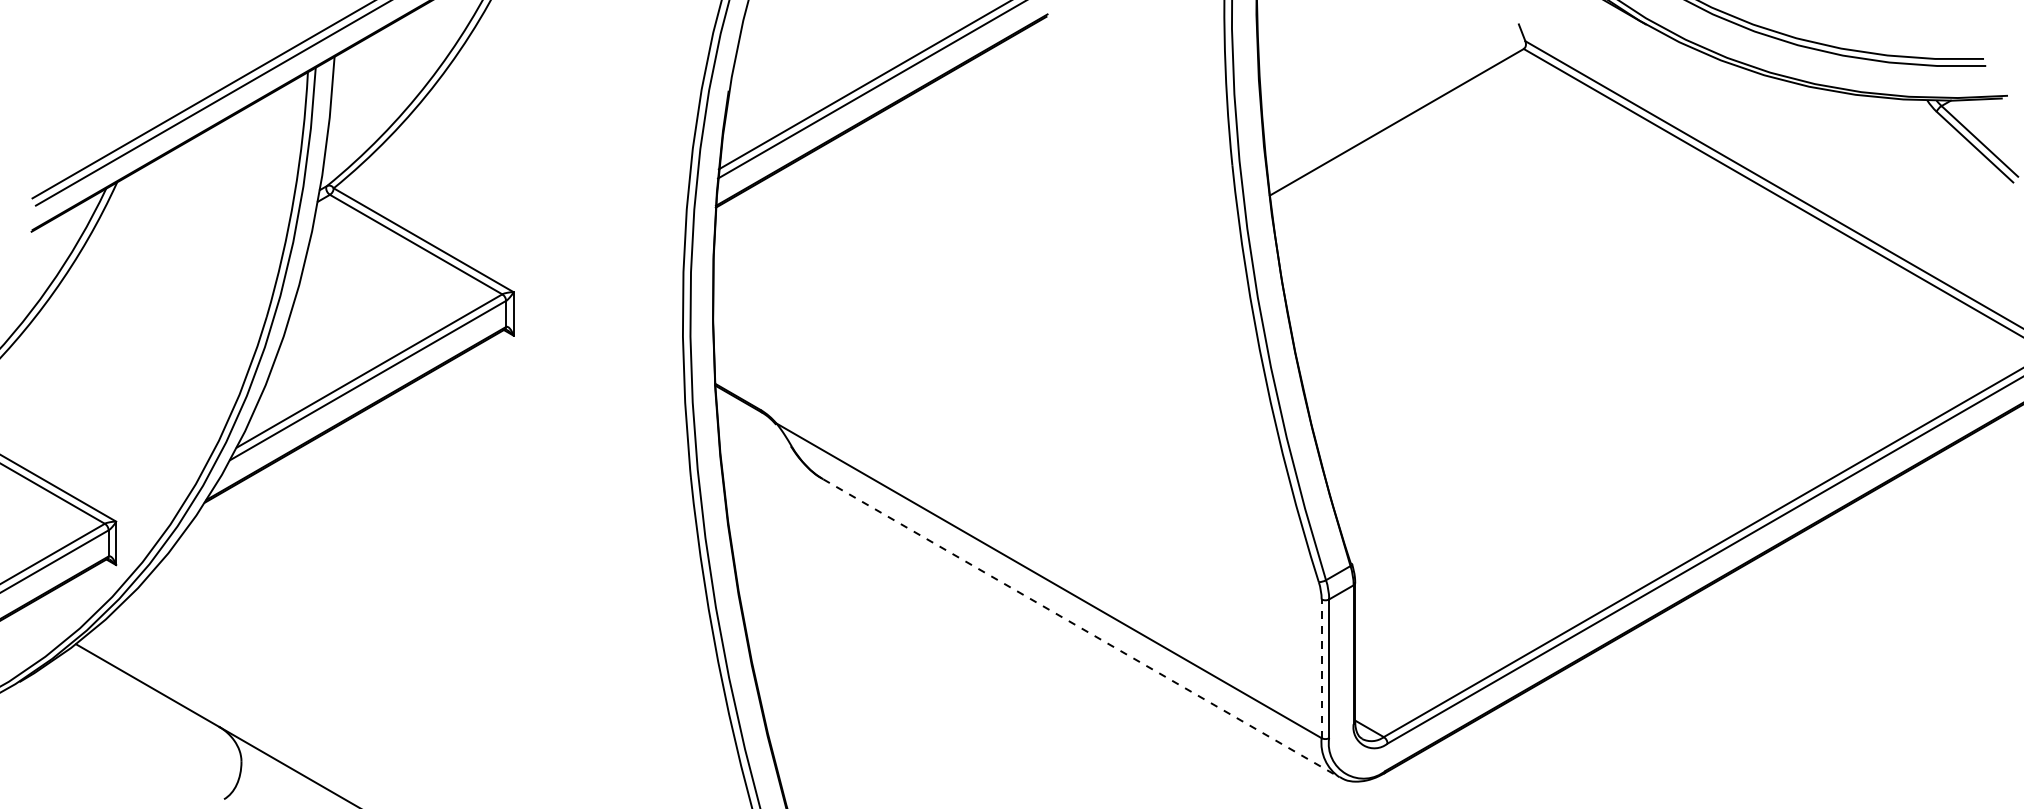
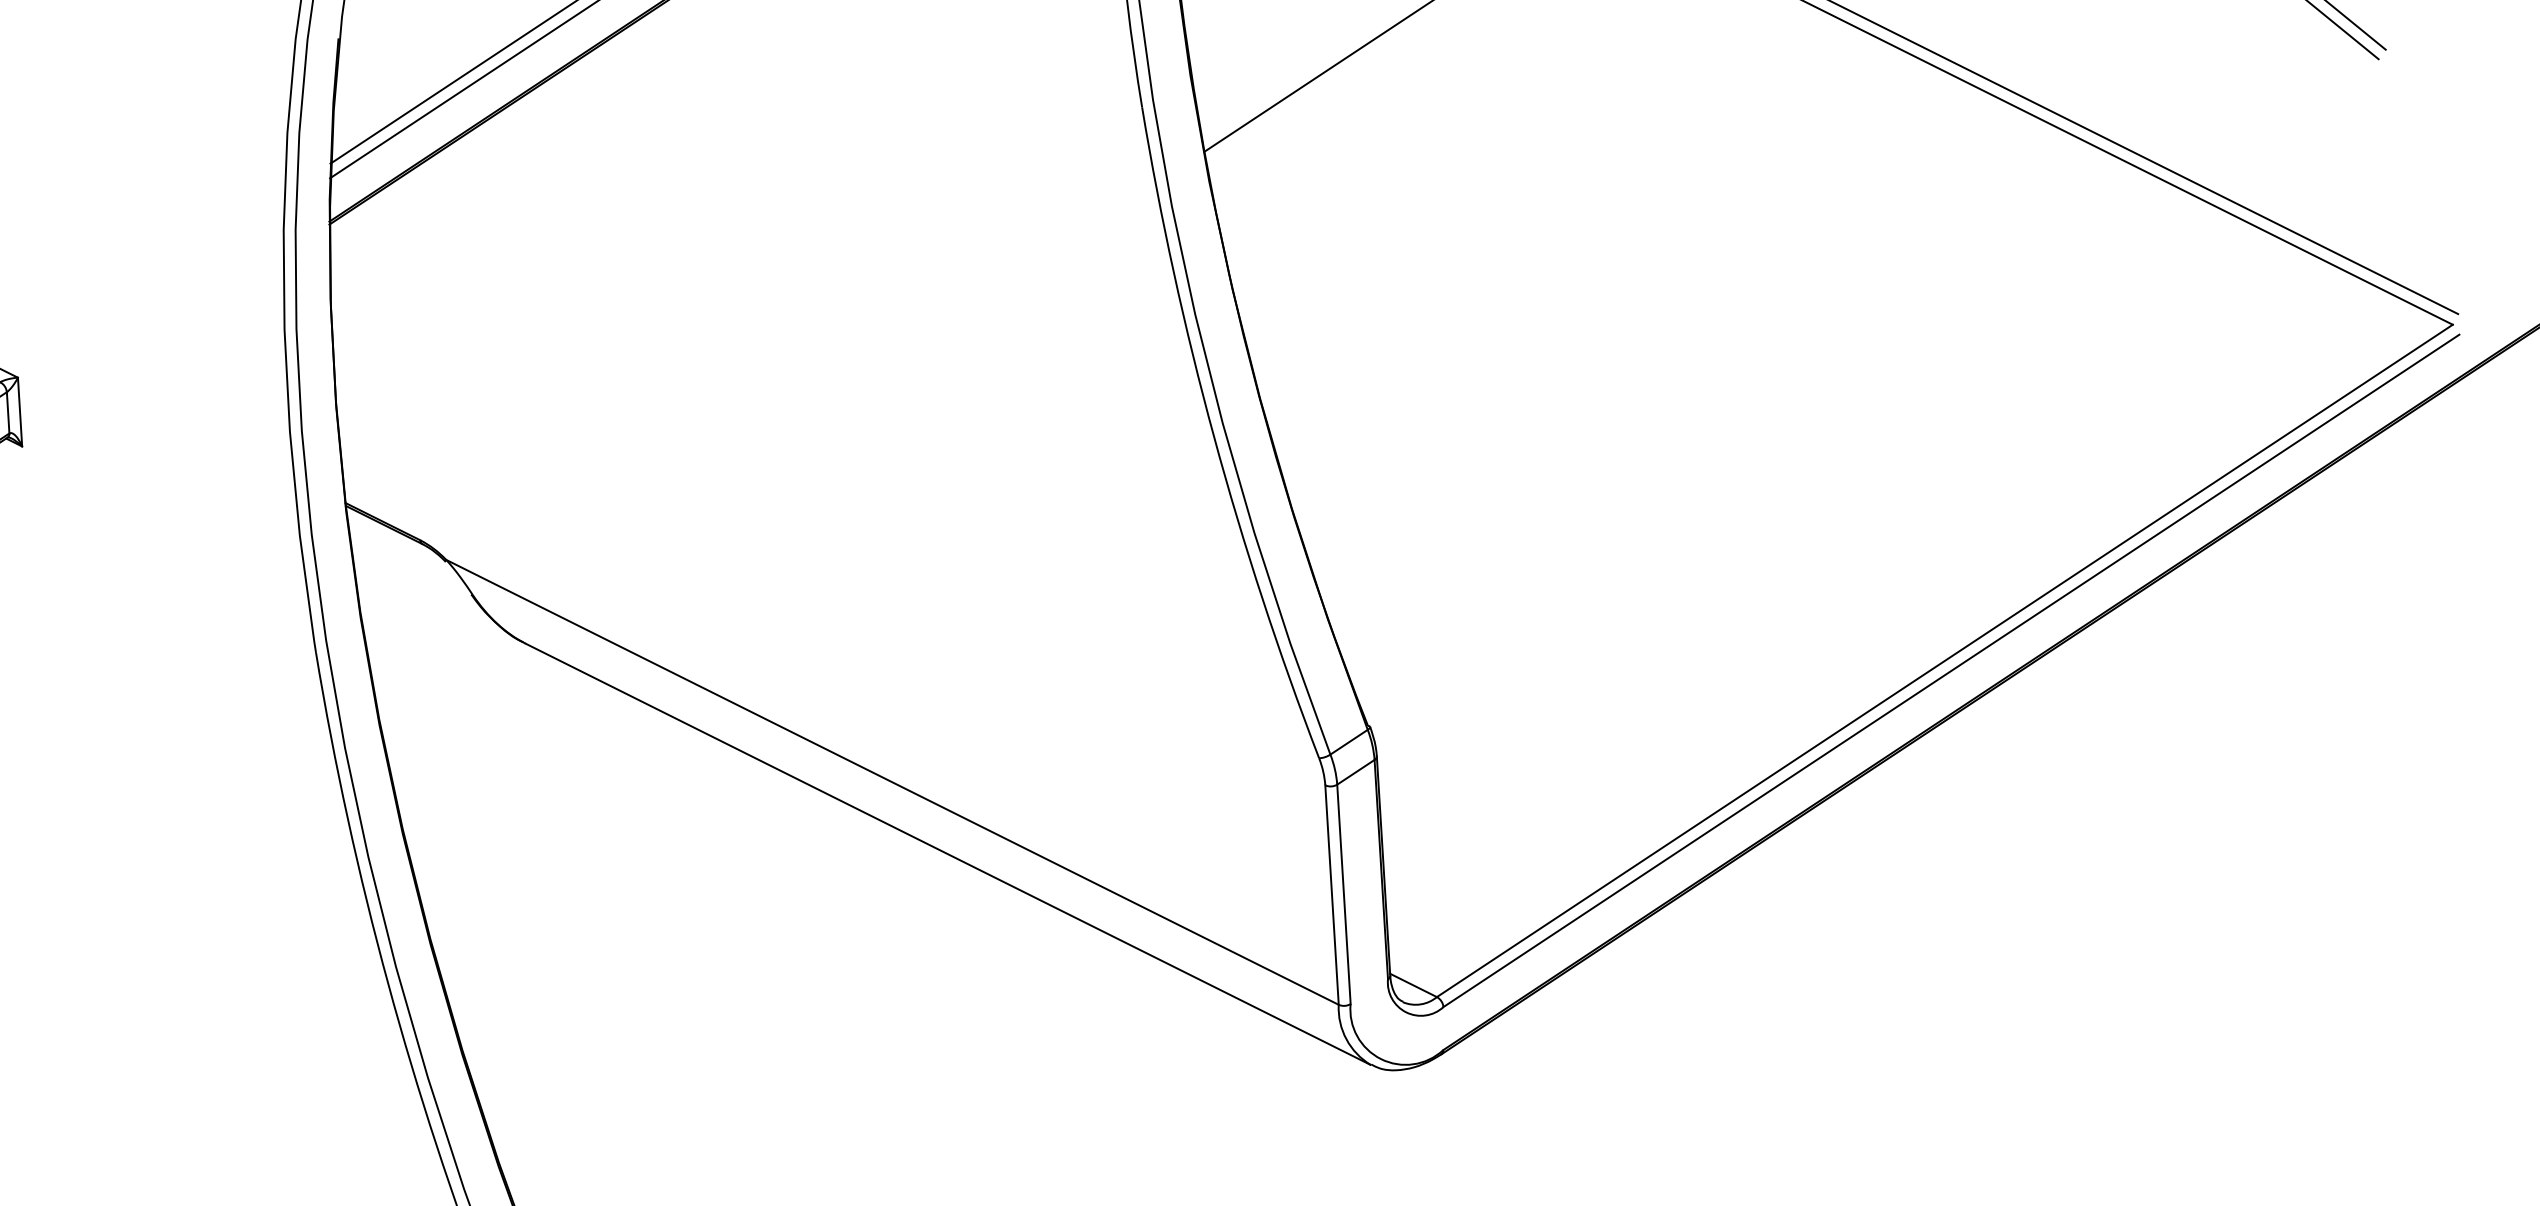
line: (1081, 628) -> (948, 854), dashed -> solid
line: (1321, 668) -> (1331, 894), dashed -> solid

